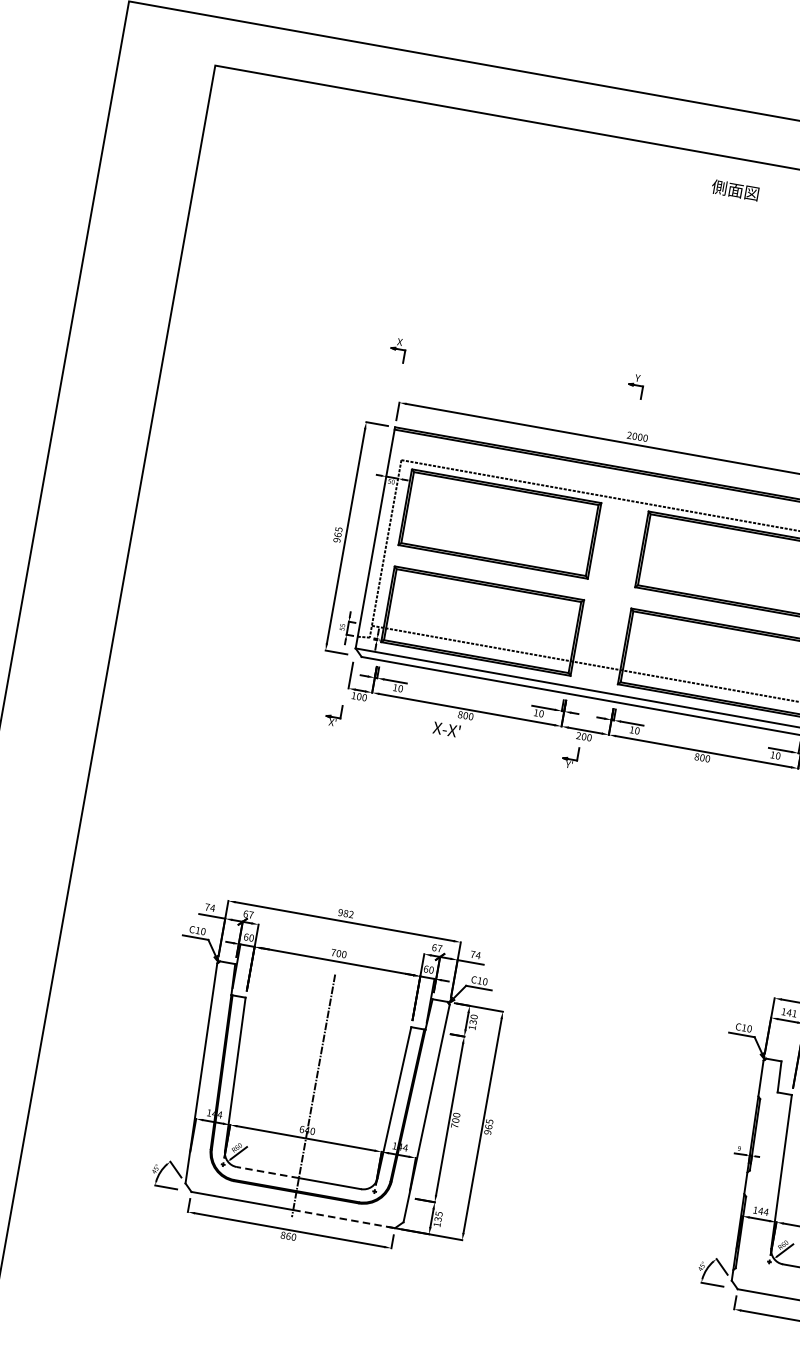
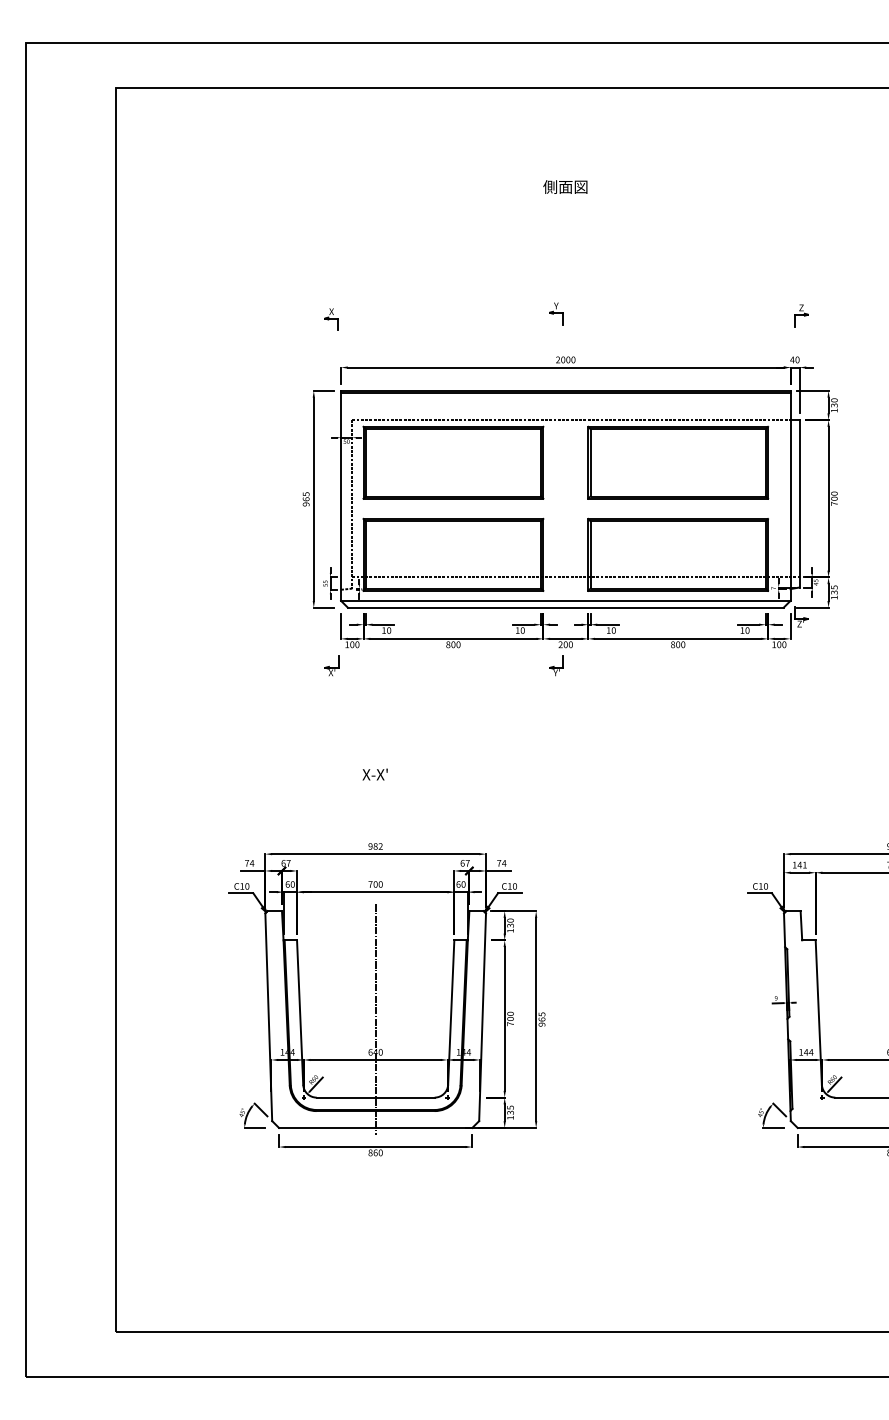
text: (735, 189) -> (565, 186), moved
text: (446, 729) -> (374, 774), moved
line: (267, 1172) -> (345, 1097), dashed -> solid
line: (344, 1218) -> (424, 1127), dashed -> solid

